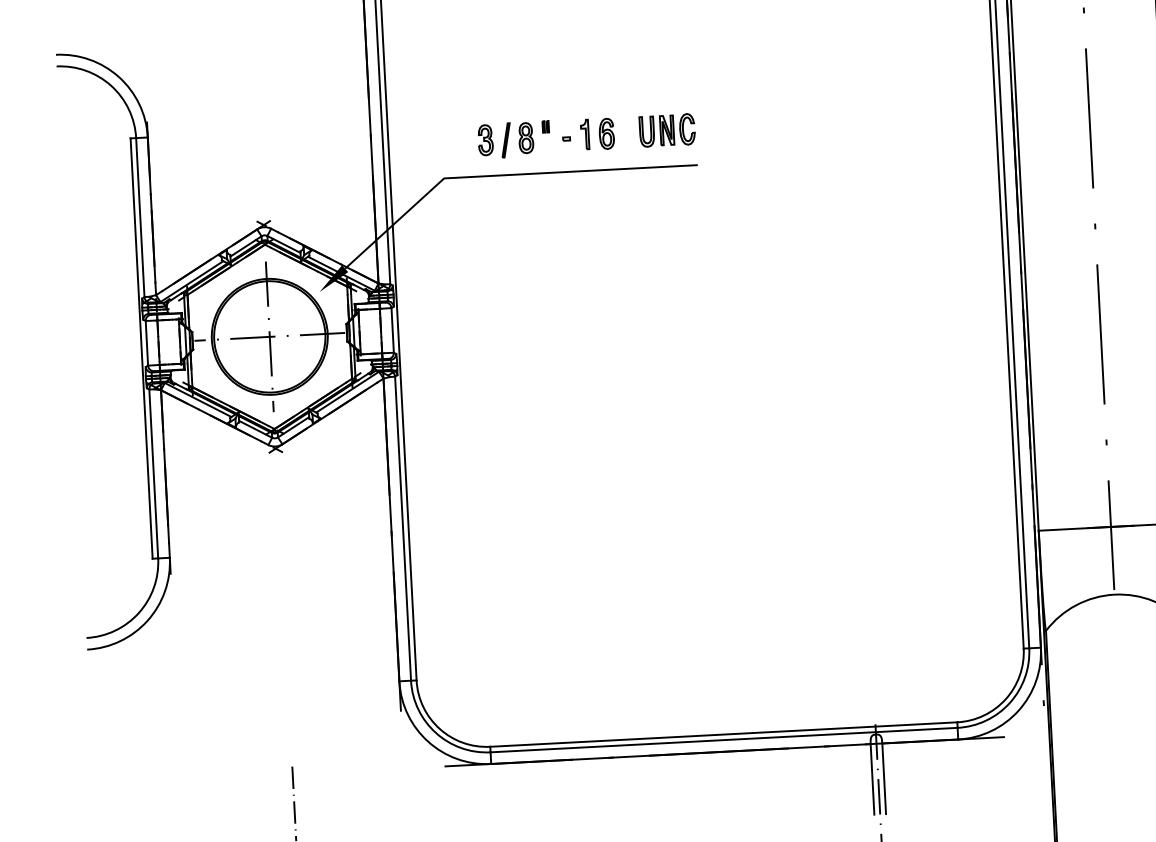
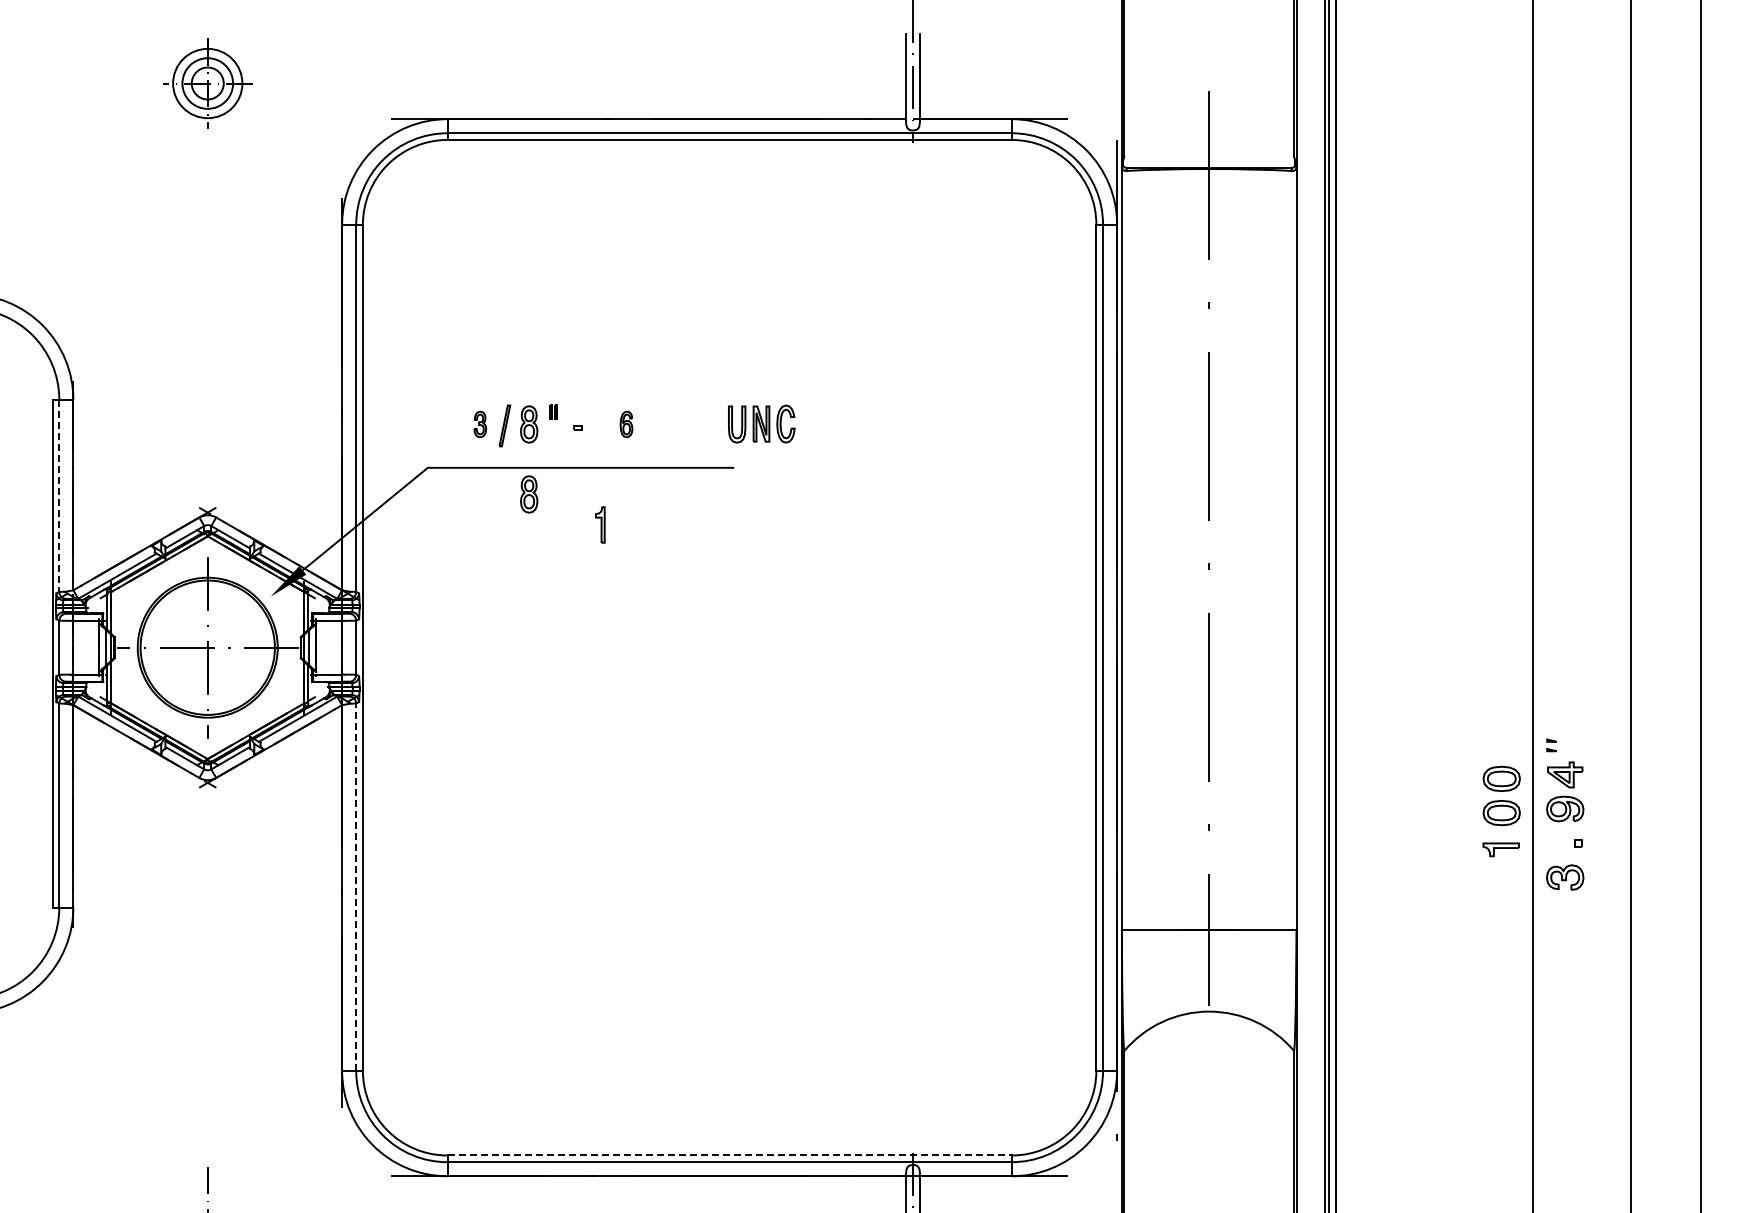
part: (667, 129) -> (761, 423), moved
part: (606, 133) -> (626, 424), size x0.7
part: (585, 134) -> (600, 524), moved
part: (485, 140) -> (480, 424), size x0.7
part: (529, 196) -> (529, 494), added
line: (140, 218) -> (59, 496), solid -> dashed
line: (403, 528) -> (356, 887), solid -> dashed
line: (724, 734) -> (730, 1155), solid -> dashed

